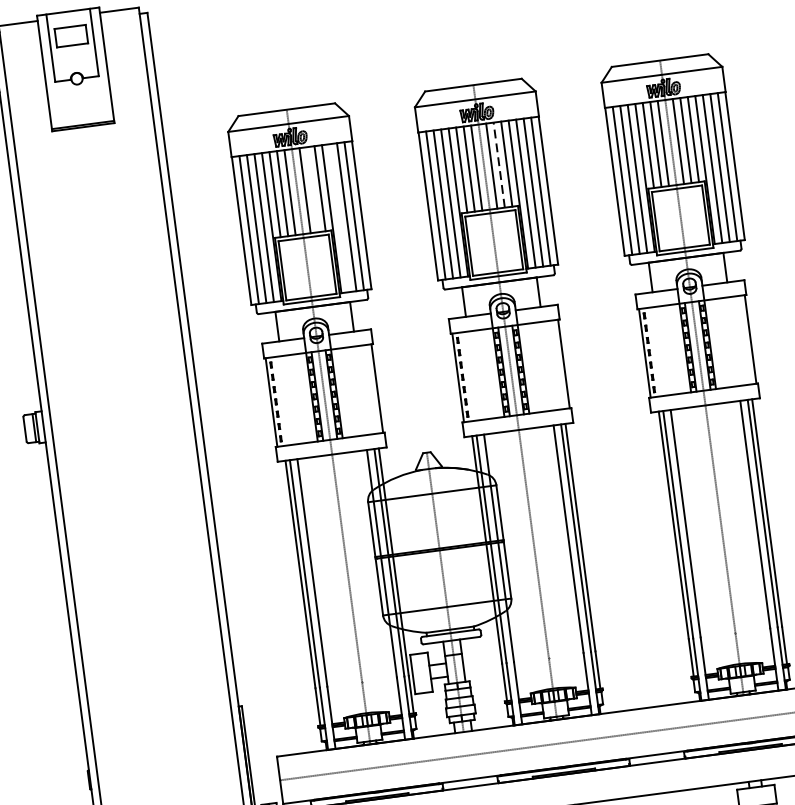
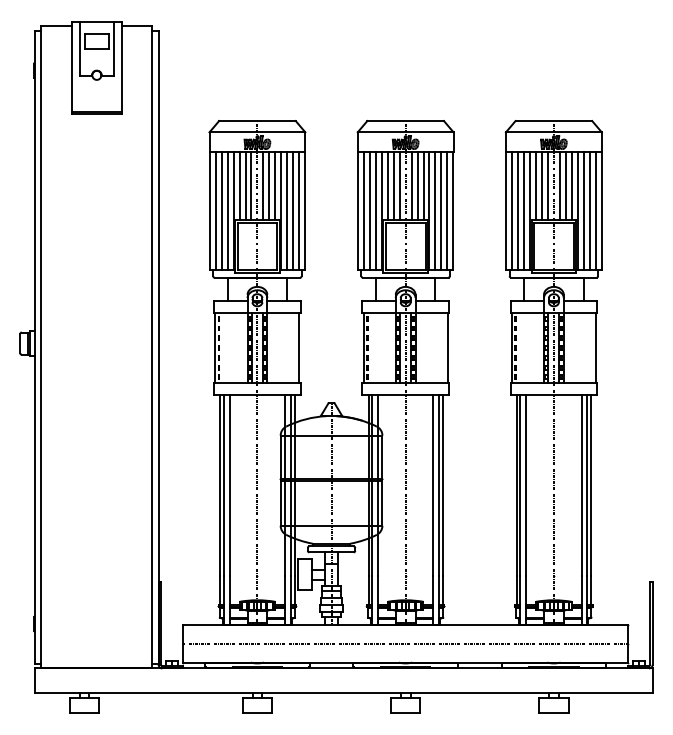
line: (499, 165) -> (417, 186), dashed -> solid
line: (312, 188) -> (269, 185), added
line: (339, 217) -> (287, 210), added

